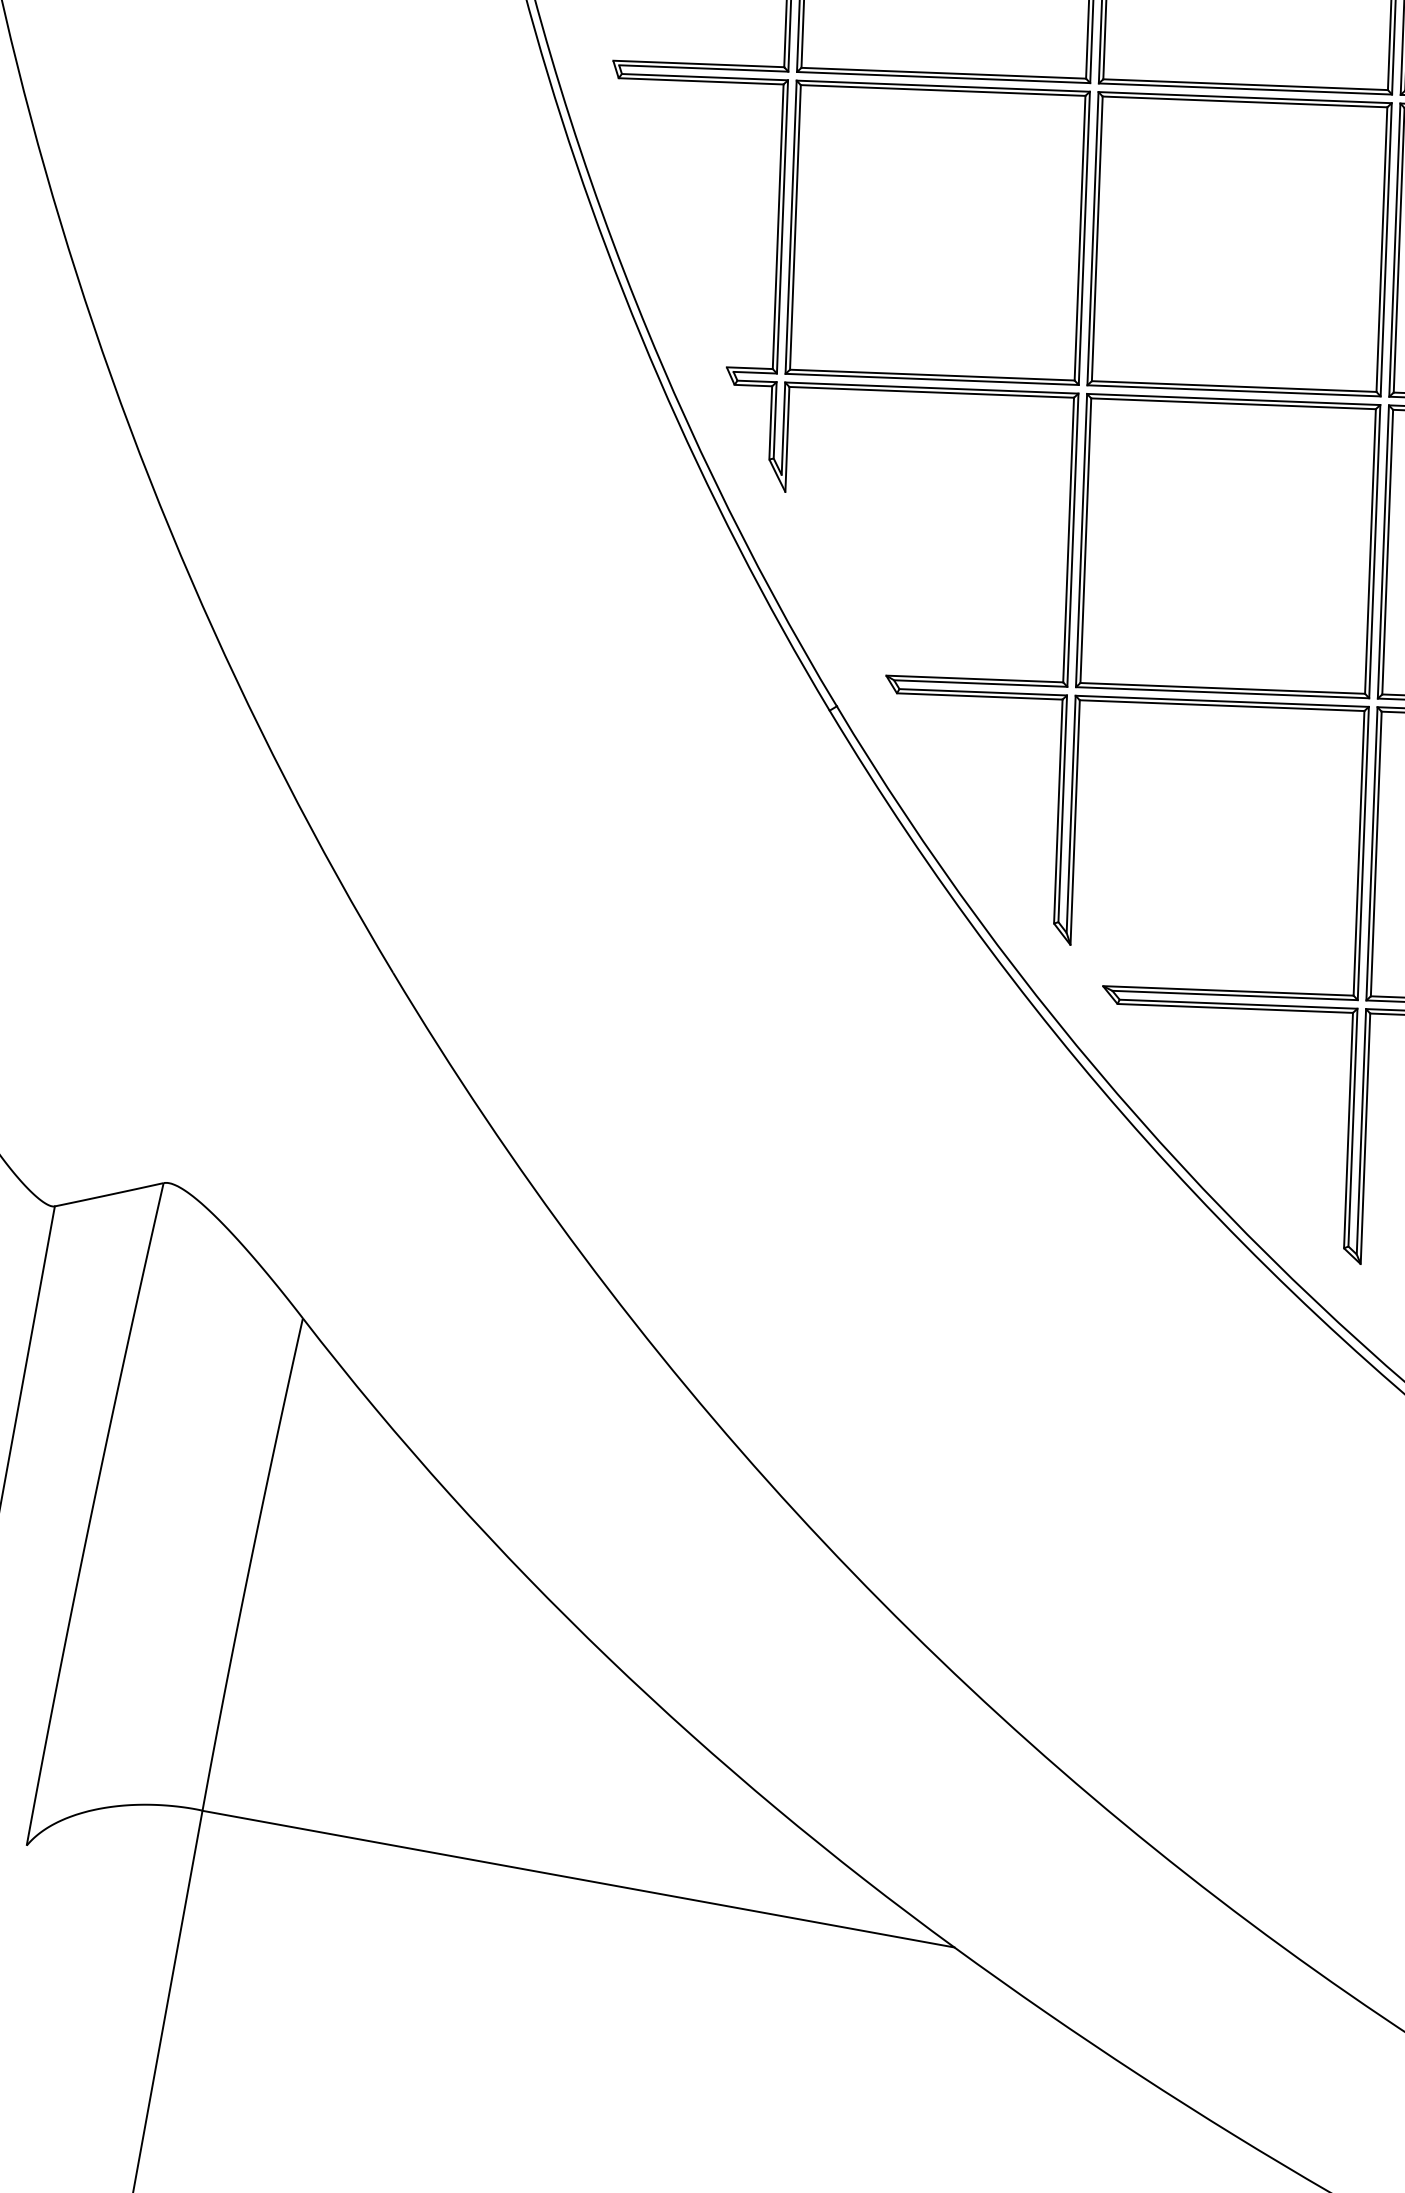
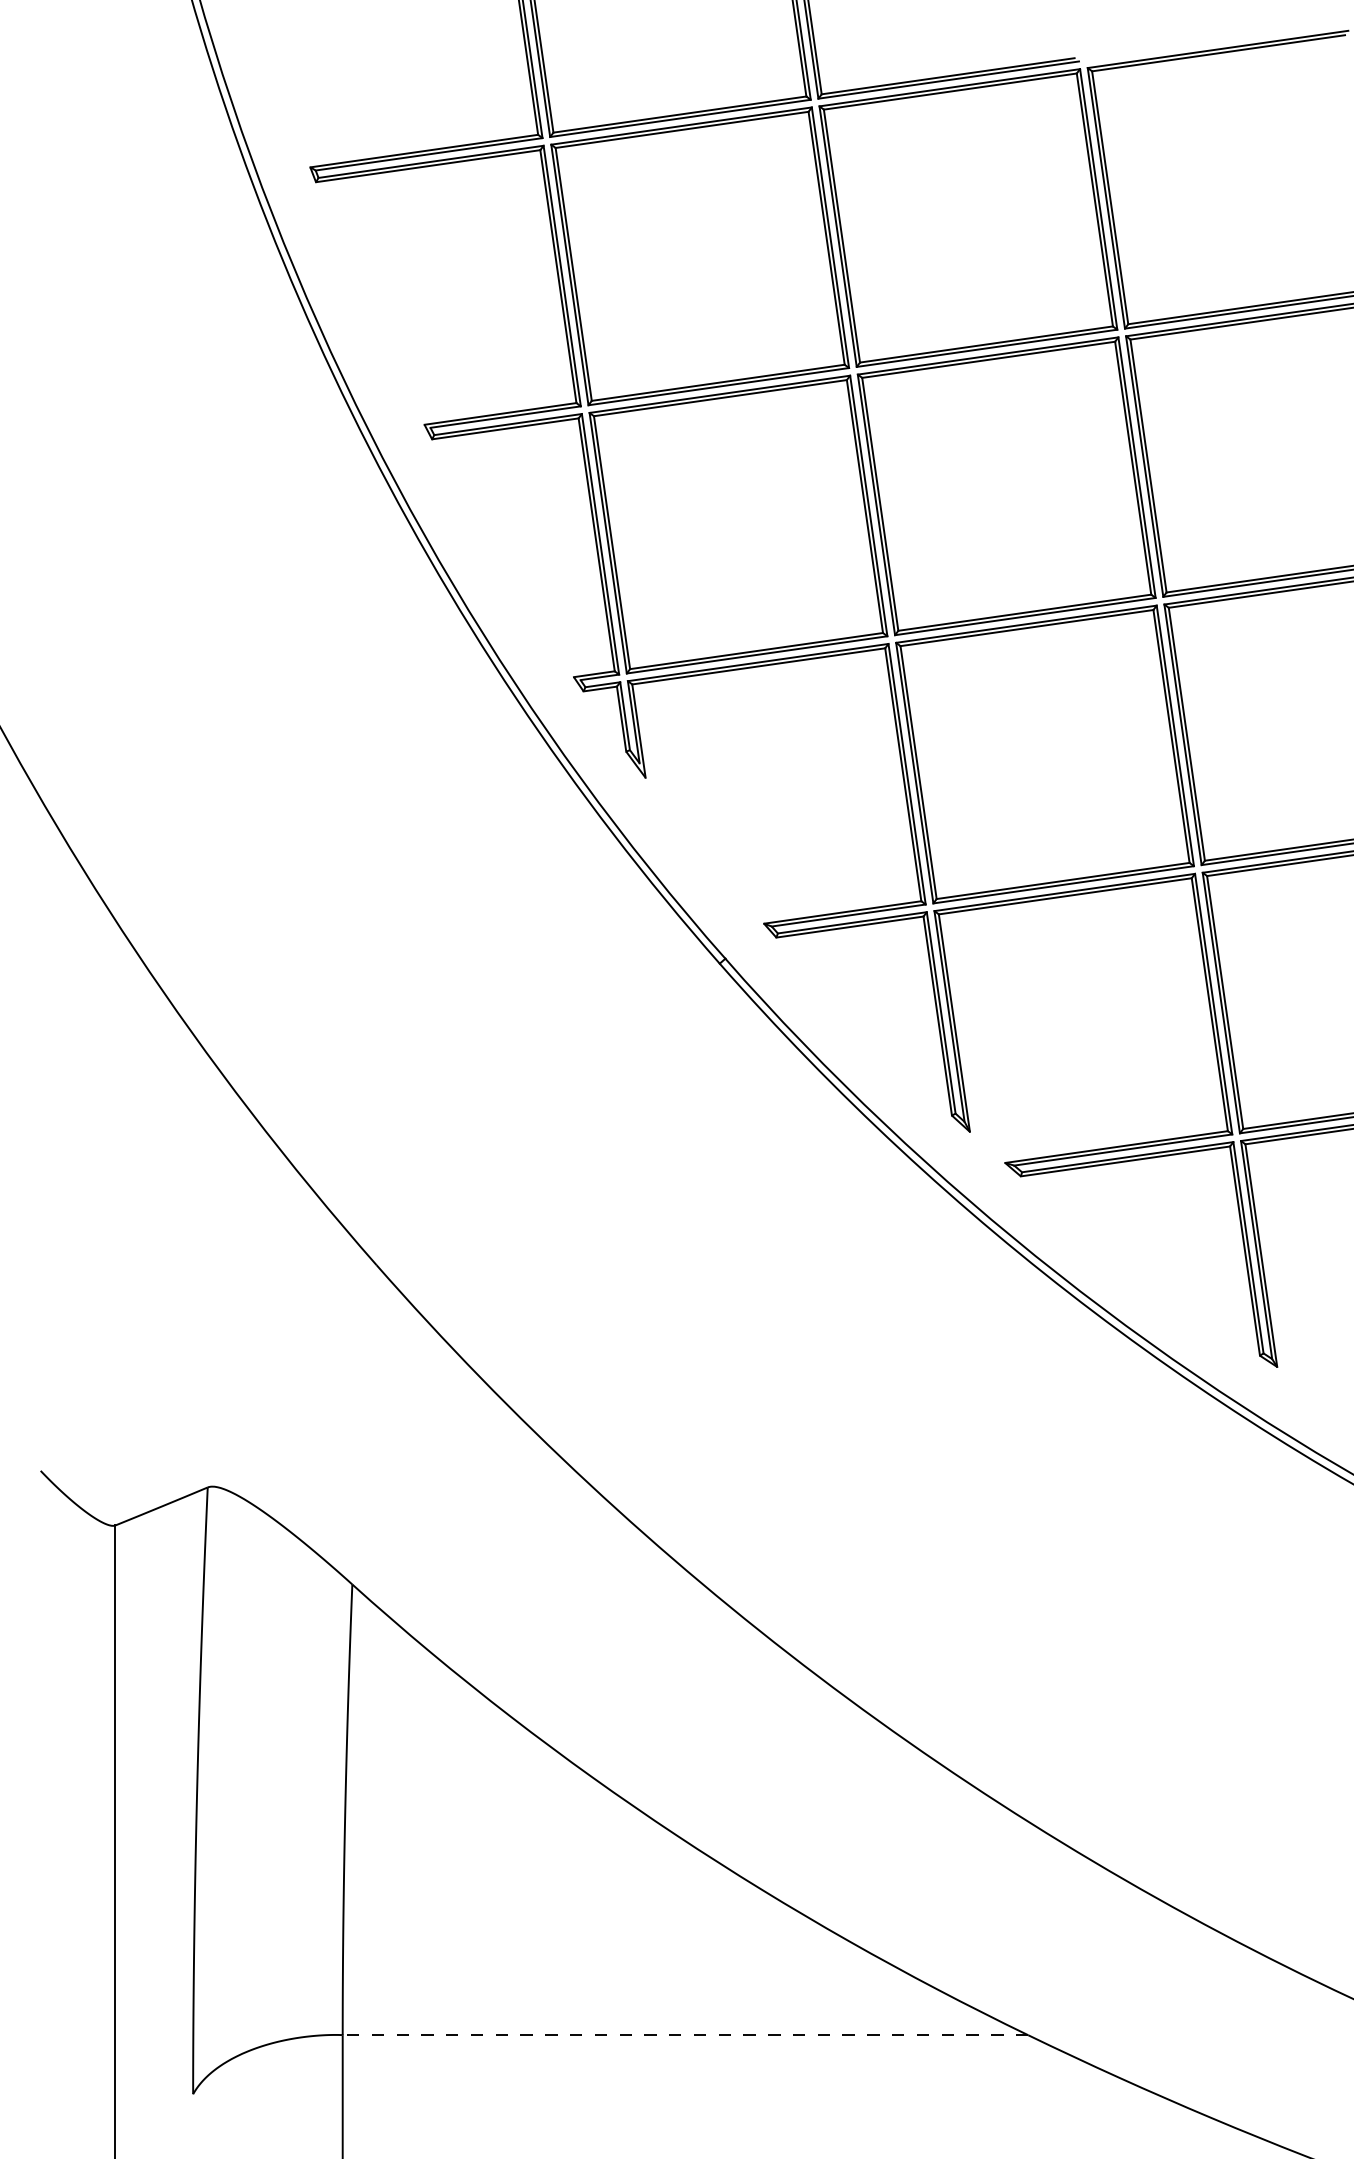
line: (578, 1879) -> (685, 2035), solid -> dashed

